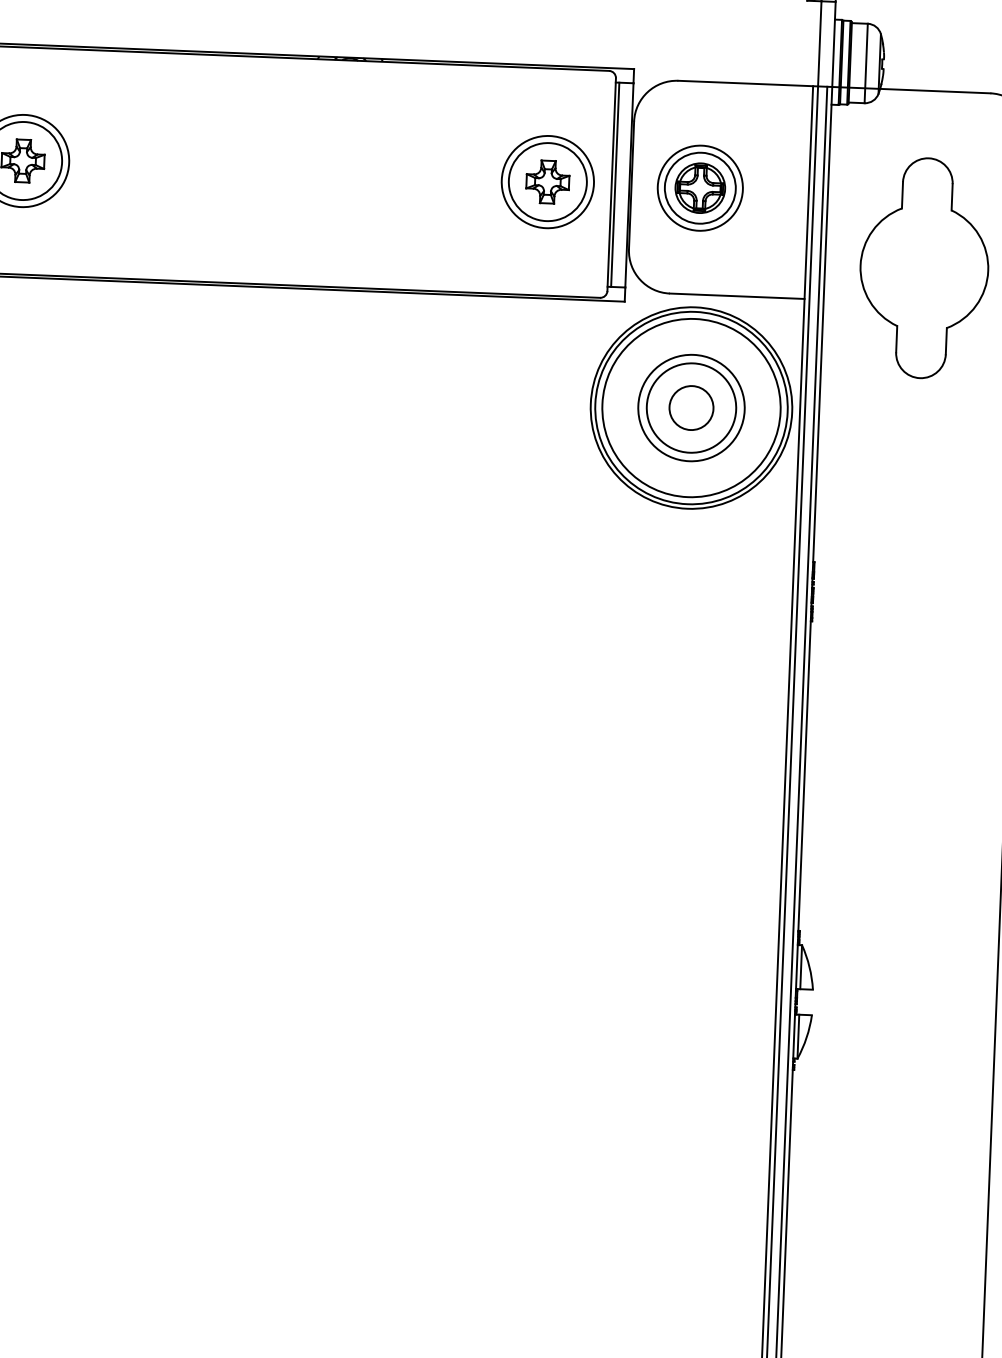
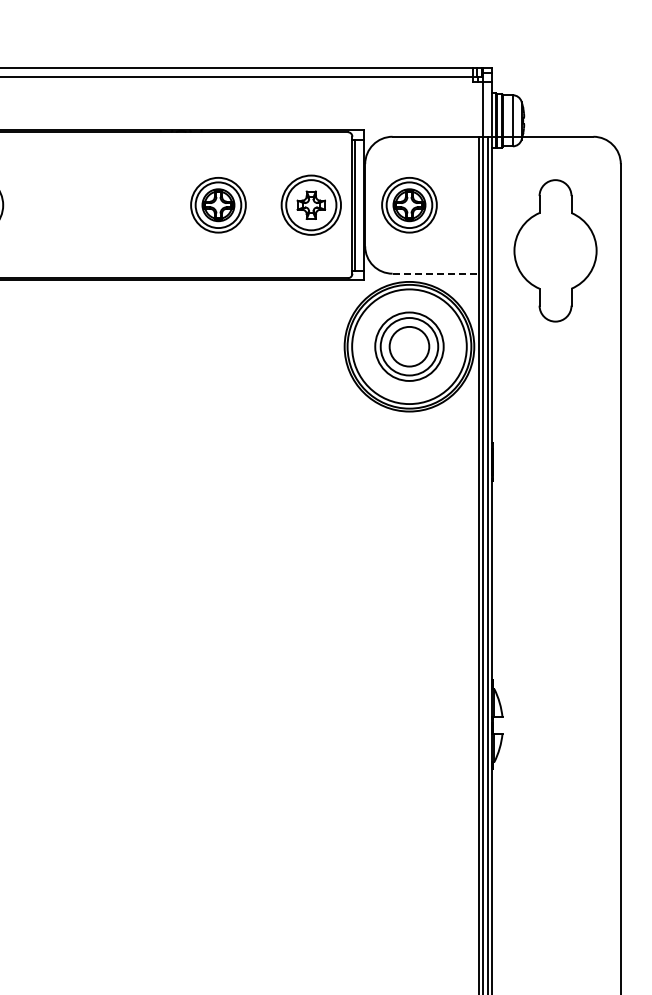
part: (403, 176) -> (218, 205), added
line: (738, 295) -> (436, 273), solid -> dashed
circle: (691, 407) -> (409, 346), size x1.4

